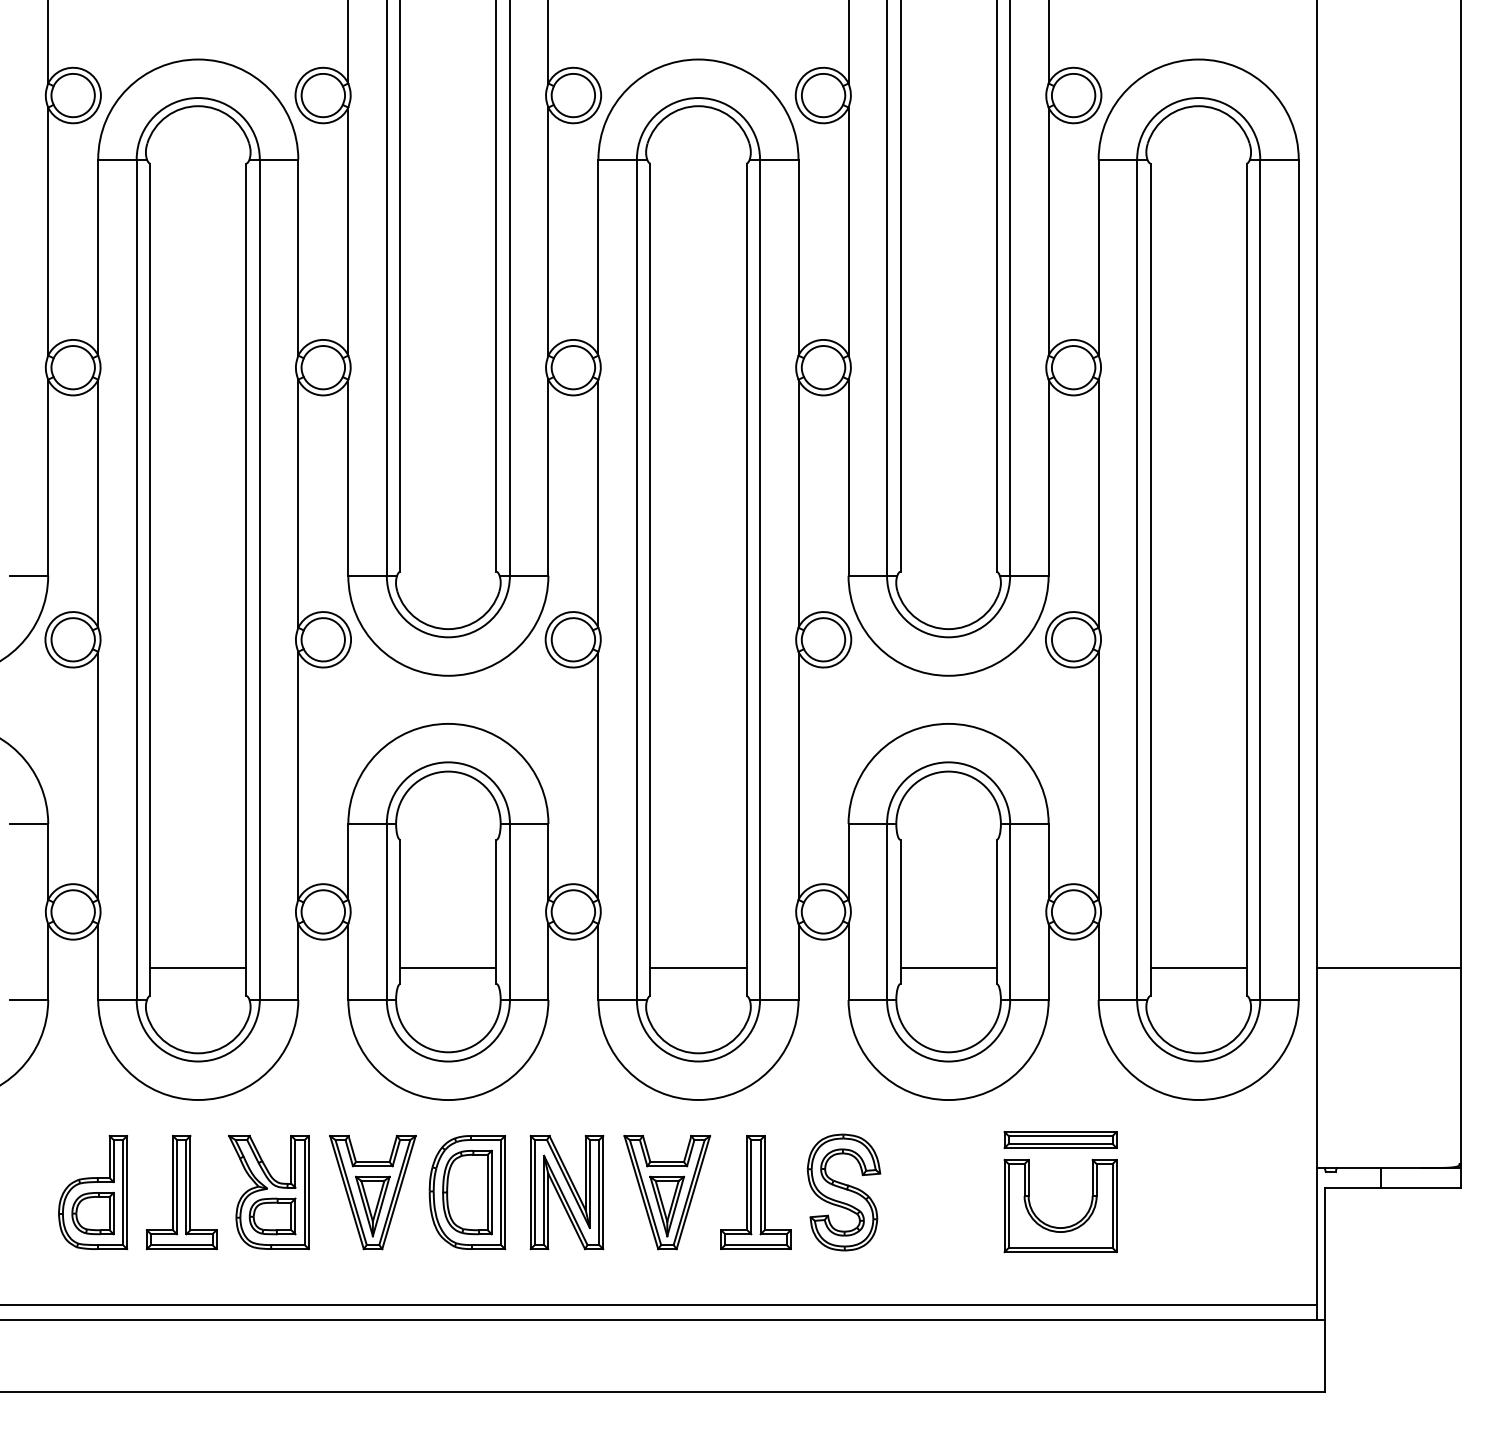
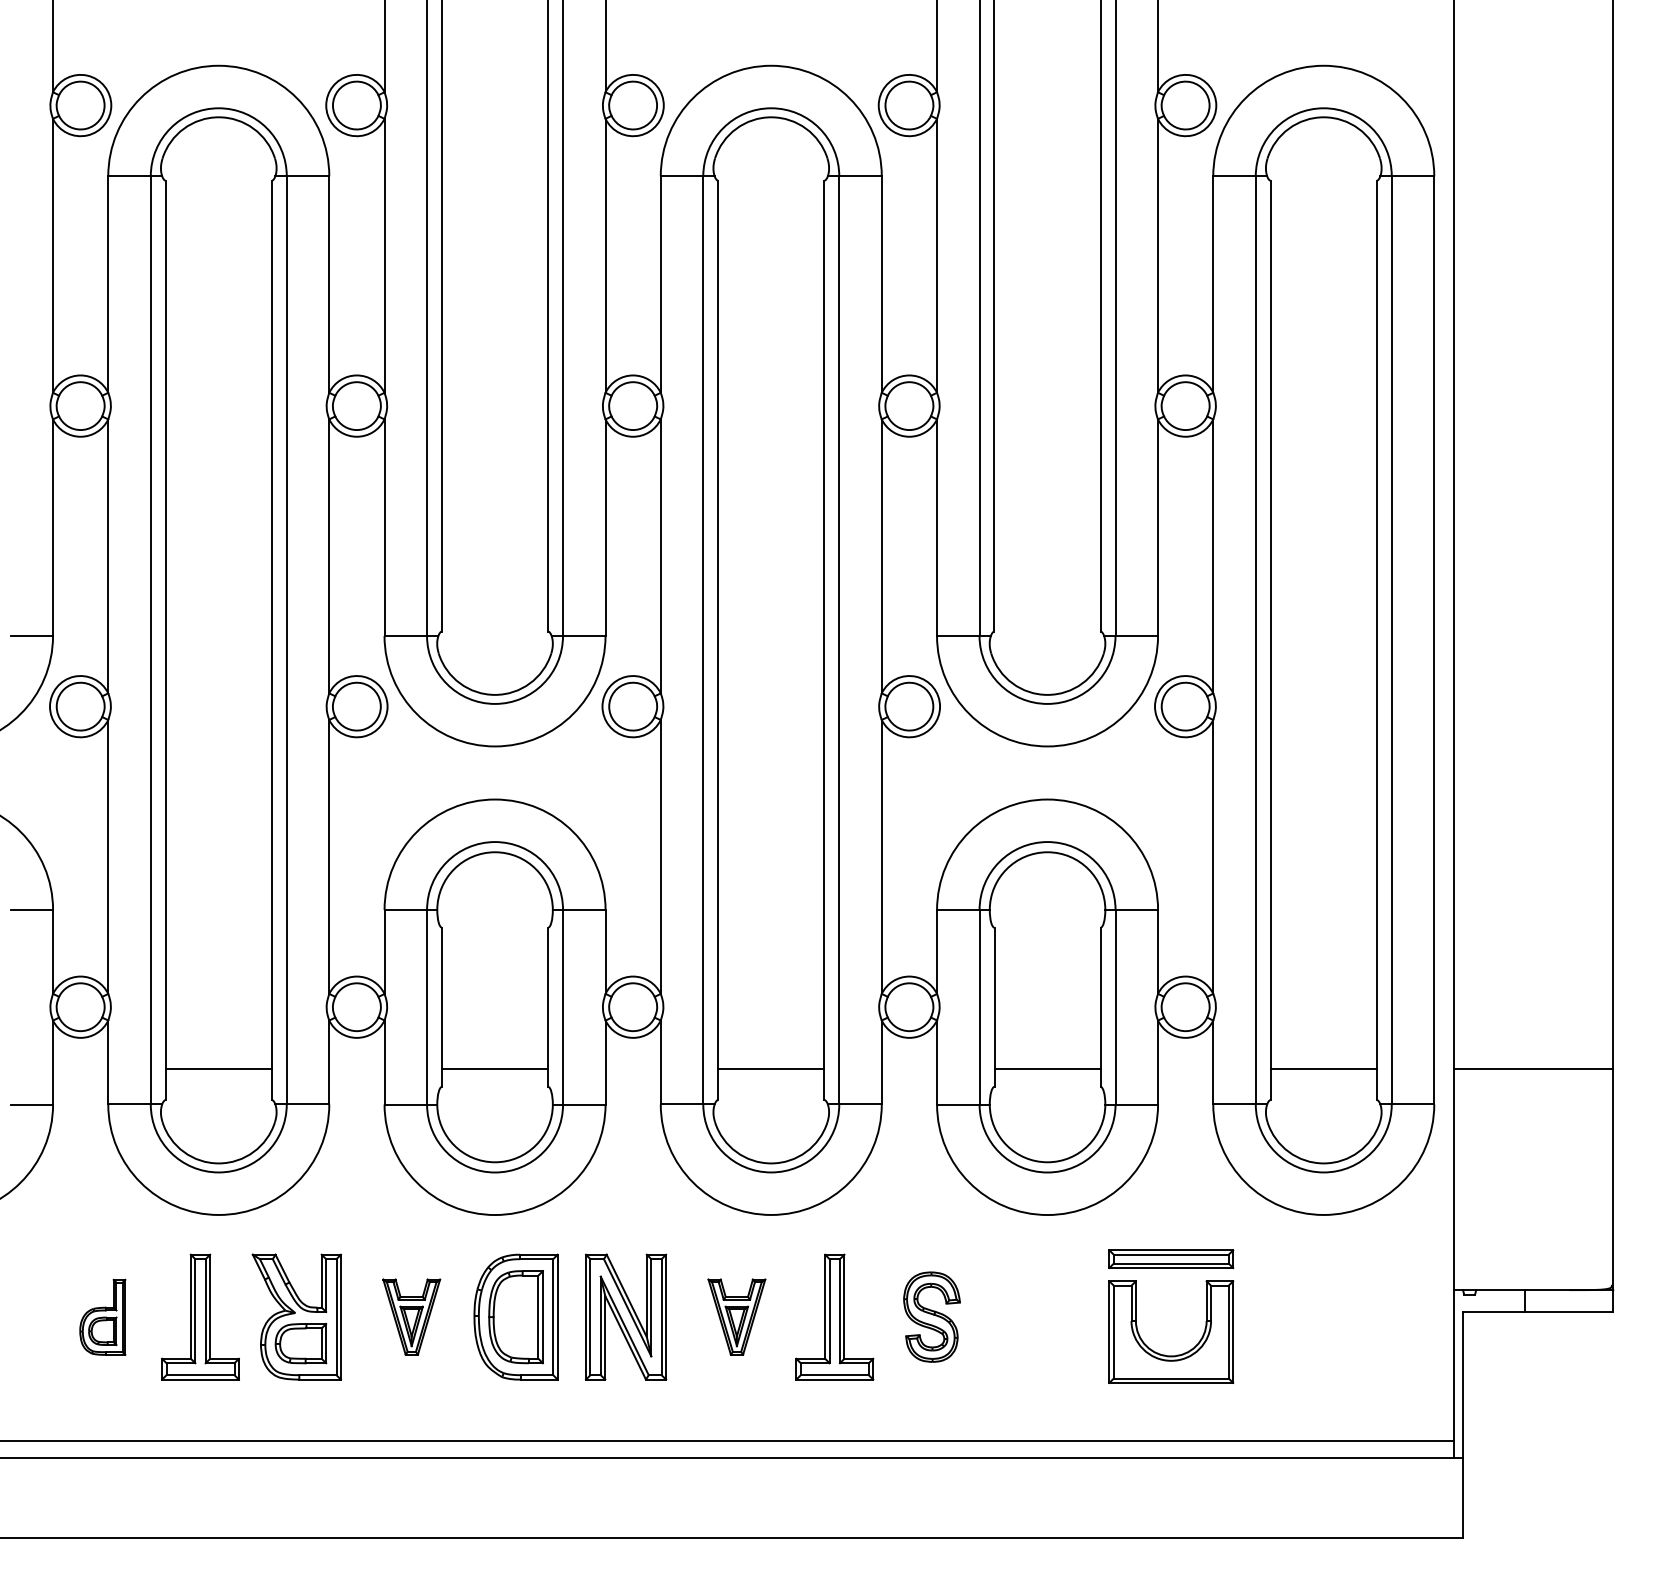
part: (93, 1192) -> (103, 1317), size x0.6
part: (372, 1192) -> (411, 1317), size x0.6
part: (667, 1192) -> (737, 1317), size x0.6
part: (843, 1192) -> (931, 1317), size x0.7

